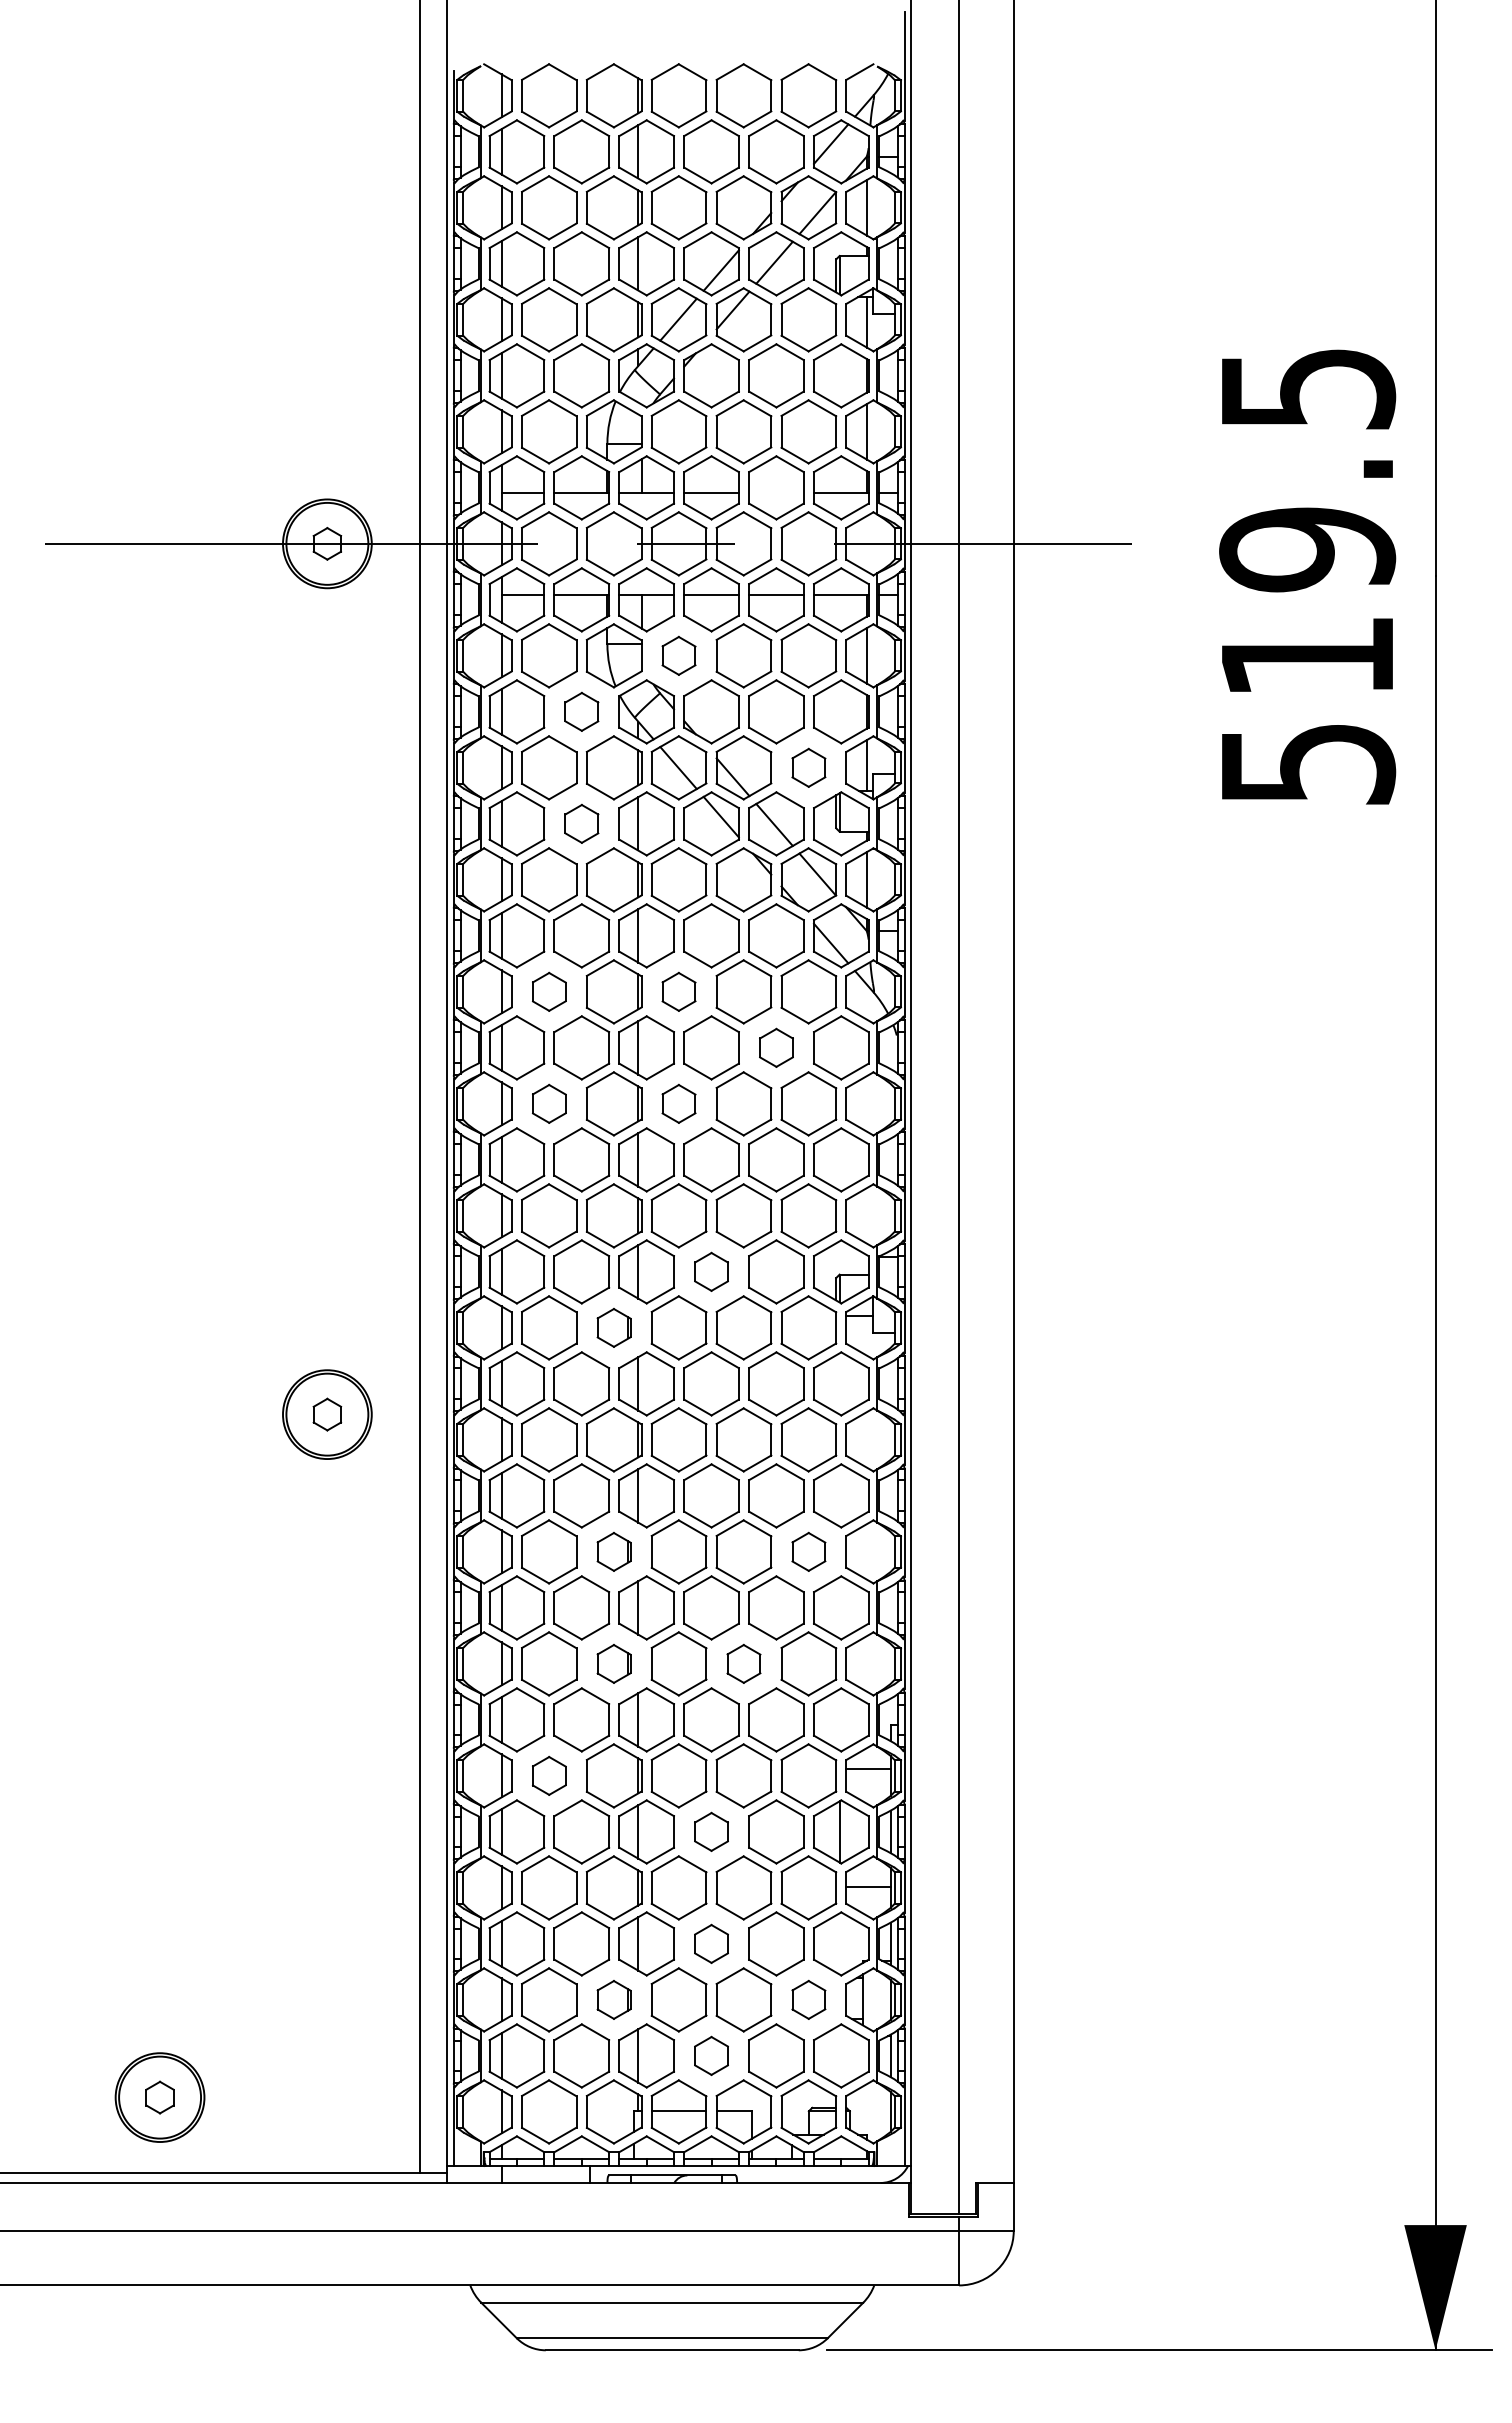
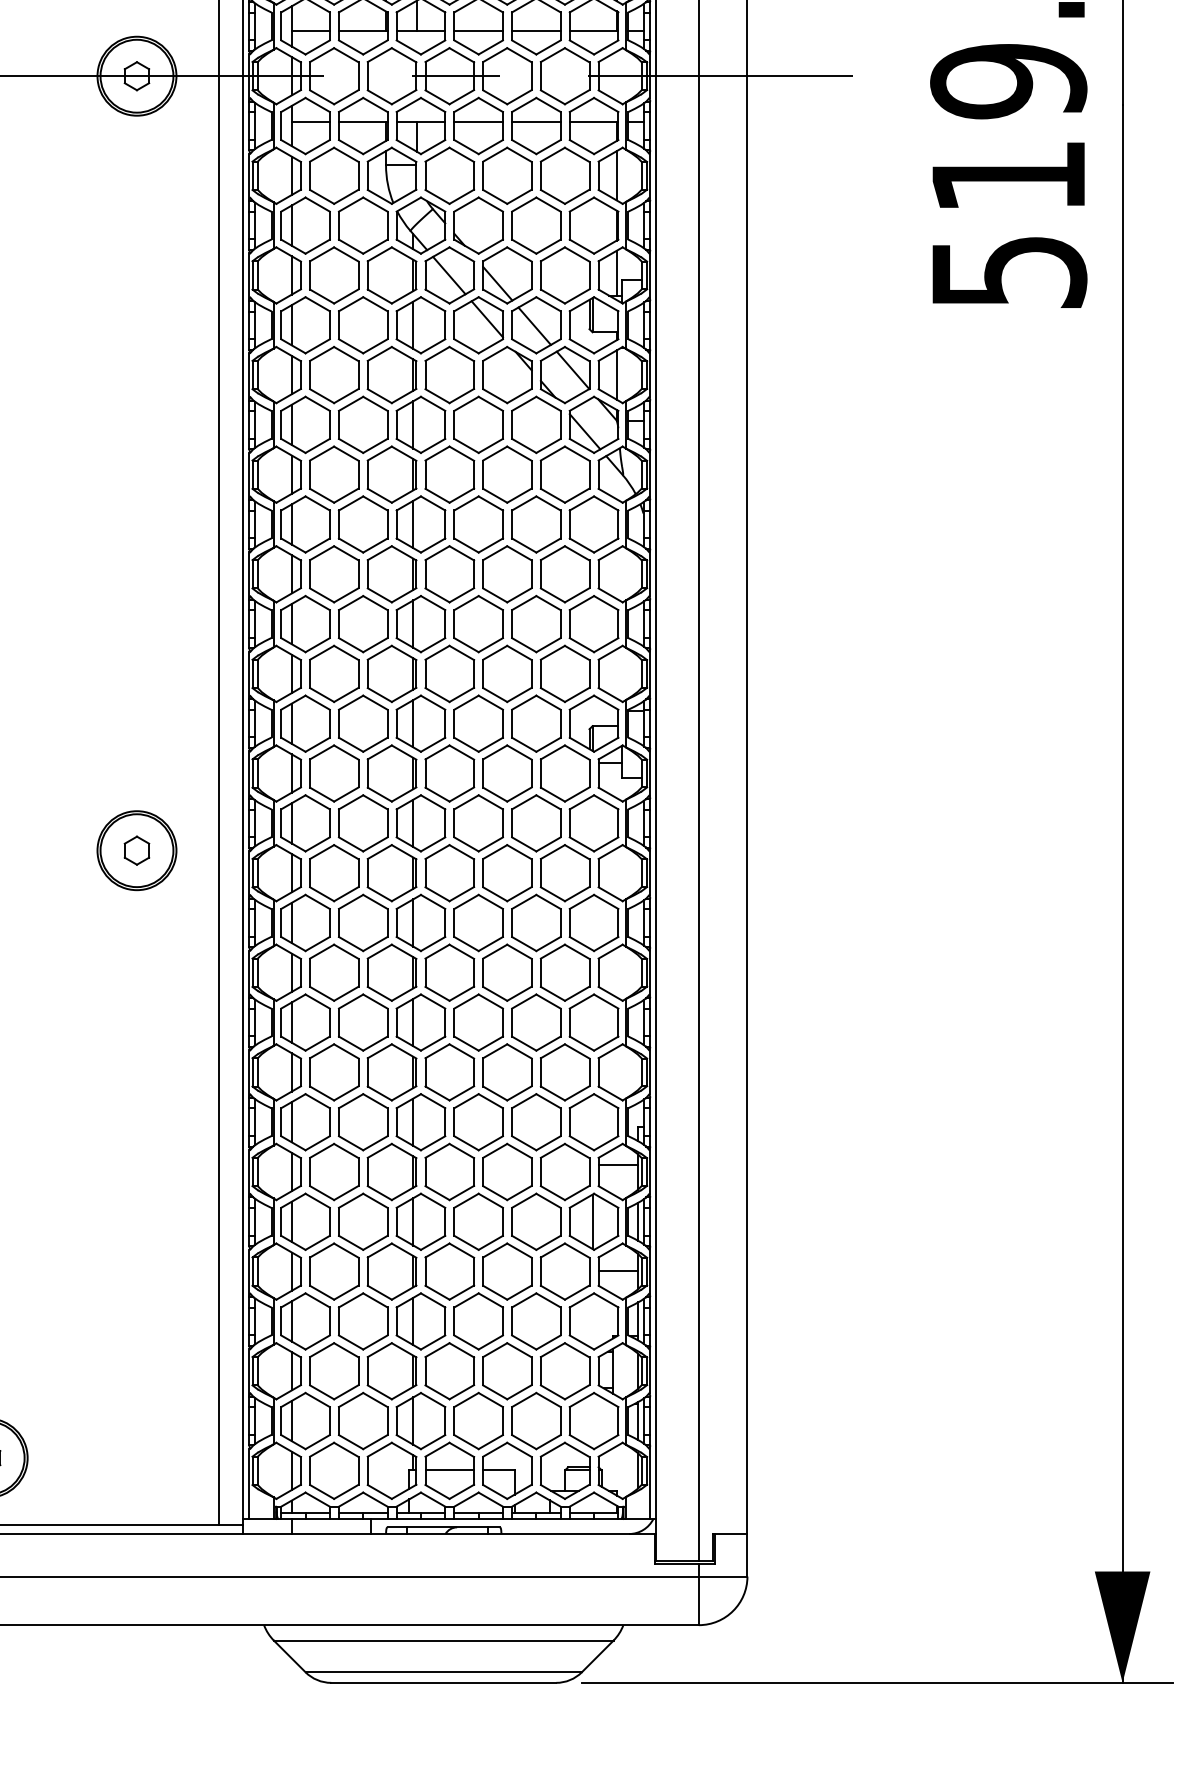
line: (776, 492) -> (536, 30), added
part: (678, 655) -> (449, 175), size x1.67
part: (581, 711) -> (362, 225), size x1.67
part: (808, 767) -> (564, 275), size x1.67
part: (581, 823) -> (362, 324), size x1.67
part: (549, 991) -> (334, 474), size x1.67
part: (678, 991) -> (449, 474), size x1.67
part: (776, 1047) -> (536, 524), size x1.67
part: (549, 1103) -> (334, 573), size x1.67
part: (678, 1103) -> (449, 573), size x1.67
part: (711, 1271) -> (478, 723), size x1.67
part: (613, 1327) -> (391, 773), size x1.67
part: (613, 1551) -> (391, 972), size x1.67
part: (808, 1551) -> (564, 972), size x1.67
part: (613, 1663) -> (391, 1072), size x1.67
part: (743, 1663) -> (507, 1072), size x1.67
part: (549, 1775) -> (334, 1171), size x1.67
part: (711, 1831) -> (478, 1221), size x1.67
part: (711, 1943) -> (478, 1321), size x1.67
part: (613, 1999) -> (391, 1370), size x1.67
part: (808, 1999) -> (564, 1370), size x1.67
part: (711, 2055) -> (478, 1420), size x1.67

